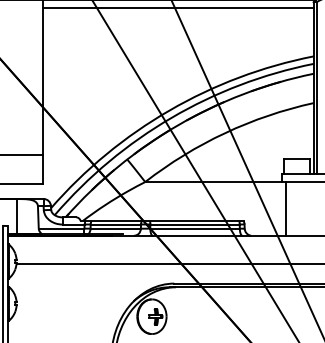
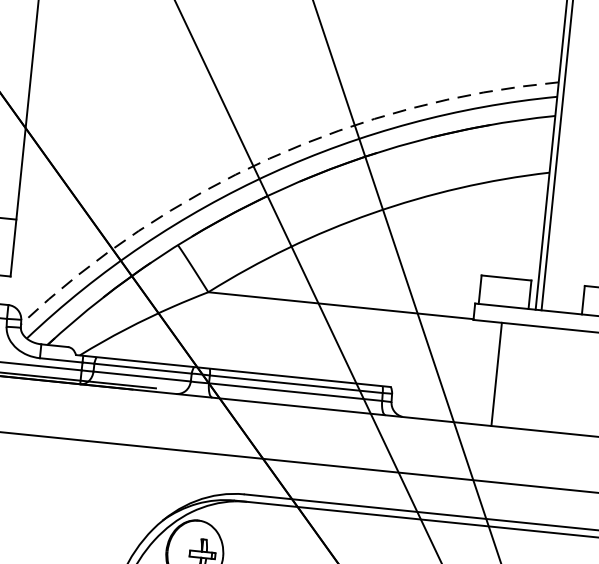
arc: (169, 110) -> (269, 158), solid -> dashed
line: (286, 208) -> (497, 373), moved

